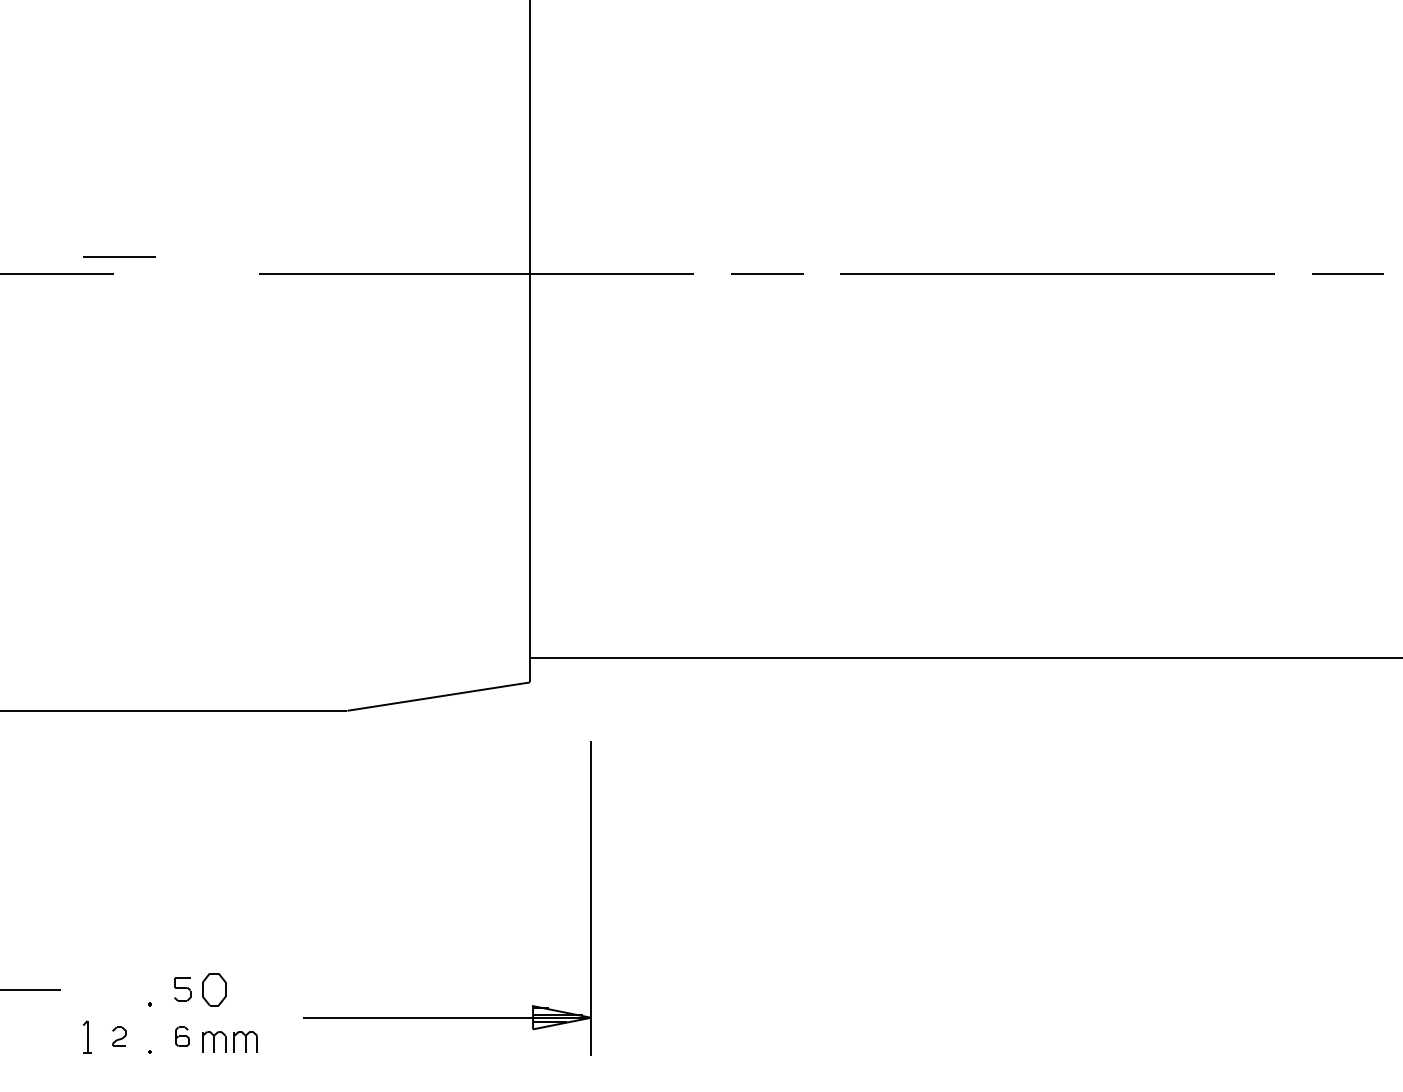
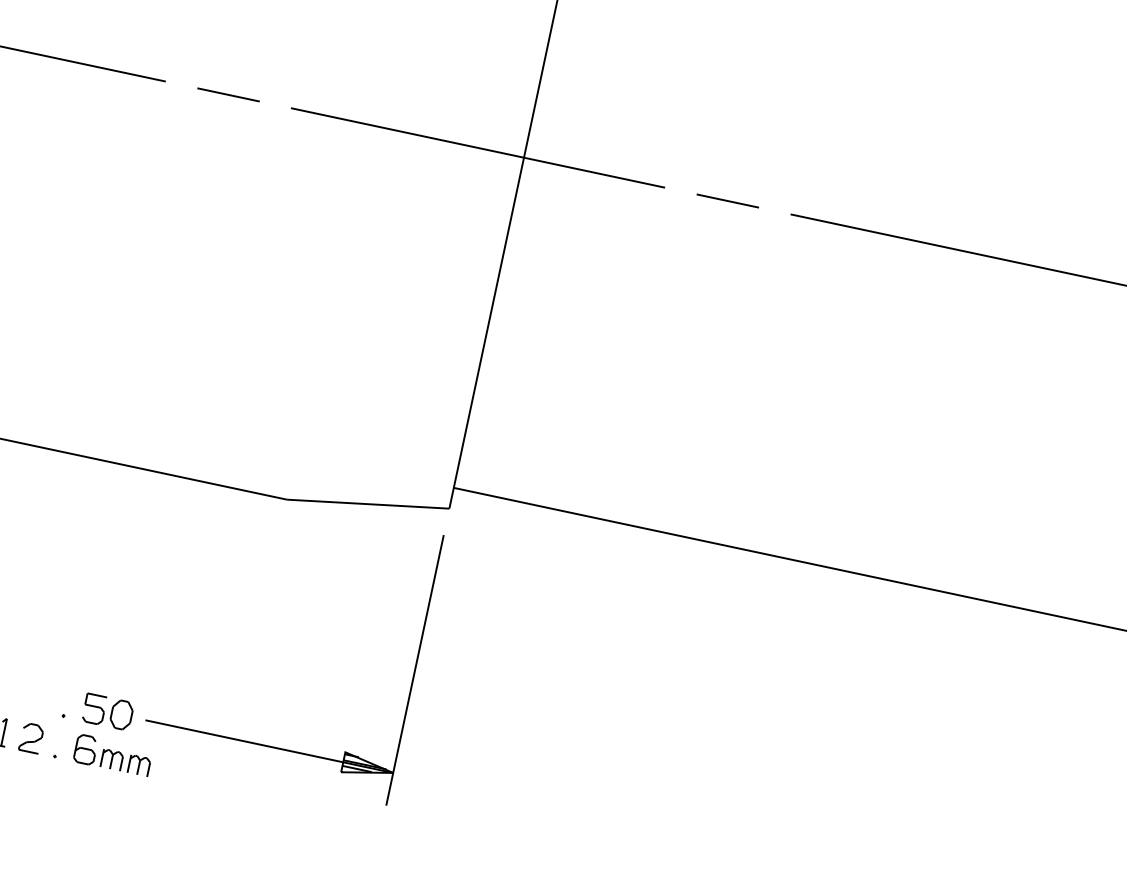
line: (119, 256) -> (228, 94), moved
part: (182, 989) -> (94, 709), size x1.43
part: (447, 1017) -> (269, 746), moved
part: (119, 1036) -> (31, 738), size x1.67
part: (182, 1036) -> (85, 749), size x1.67

